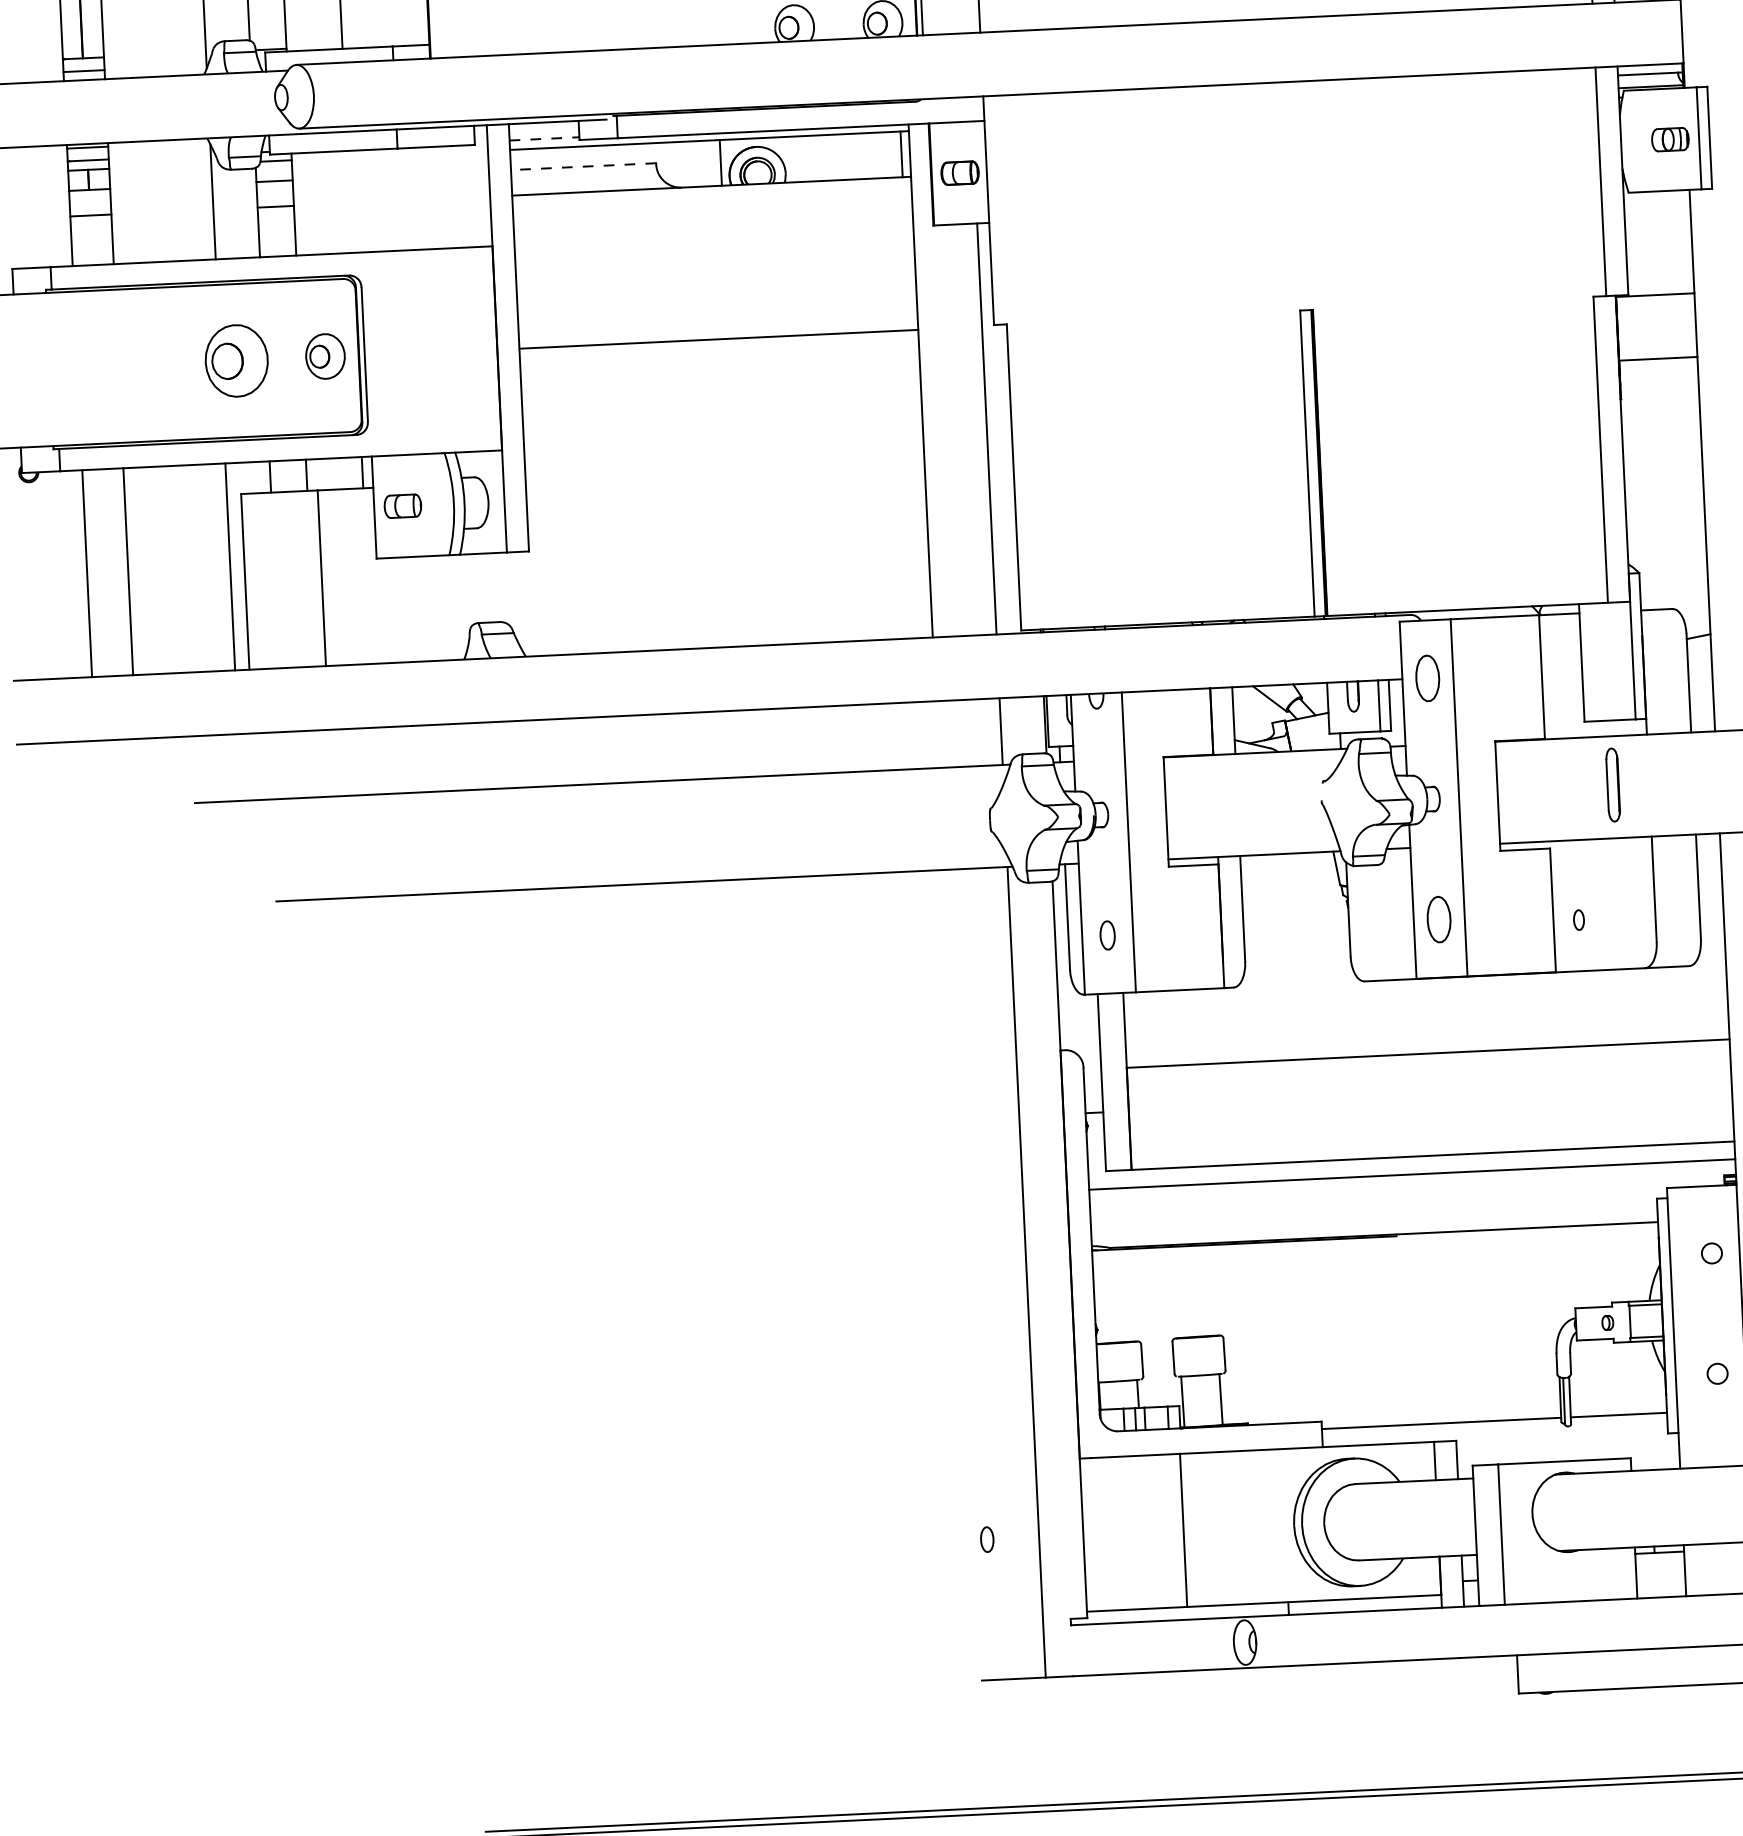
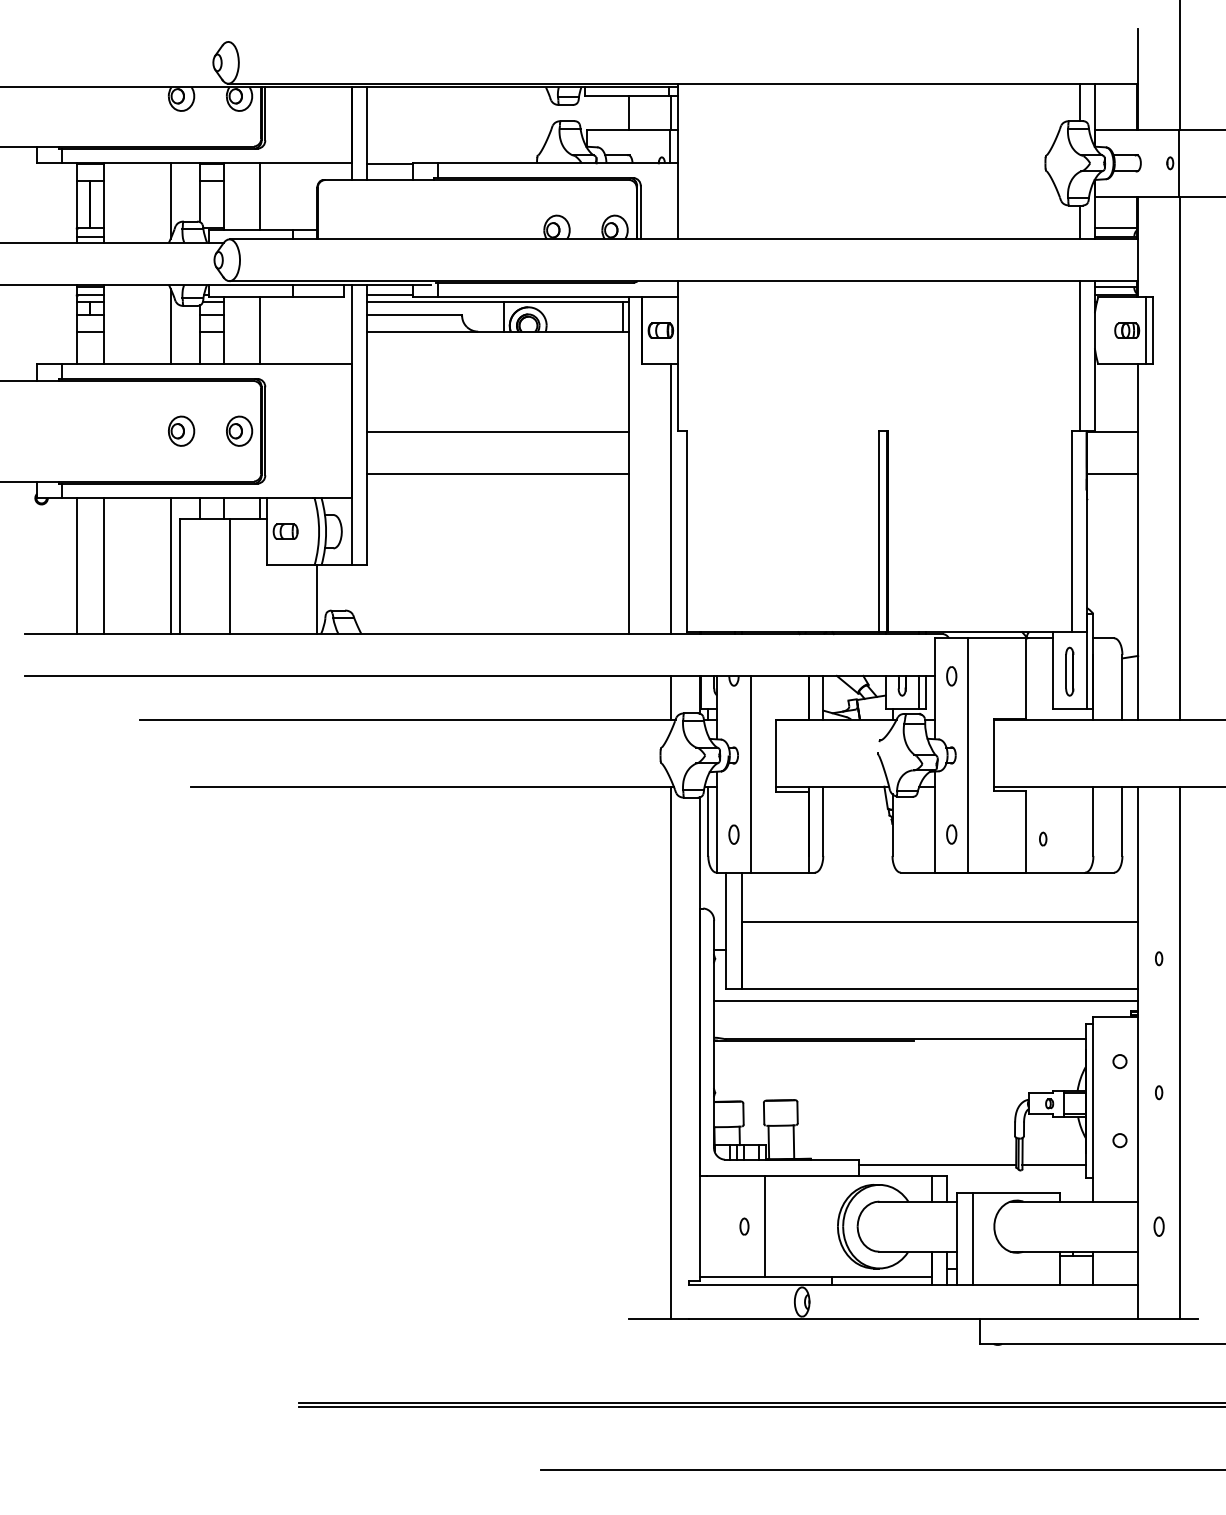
line: (544, 138) -> (389, 295), dashed -> solid
line: (583, 166) -> (414, 314), dashed -> solid
line: (350, 201) -> (260, 330), added
part: (237, 359) -> (181, 430), size x0.62
line: (721, 402) -> (497, 473), added
line: (456, 607) -> (317, 599), added
part: (1427, 678) -> (951, 676), size x0.62
part: (1612, 784) -> (1069, 671), moved
part: (1438, 919) -> (951, 834), size x0.62
part: (987, 1539) -> (744, 1226), moved

